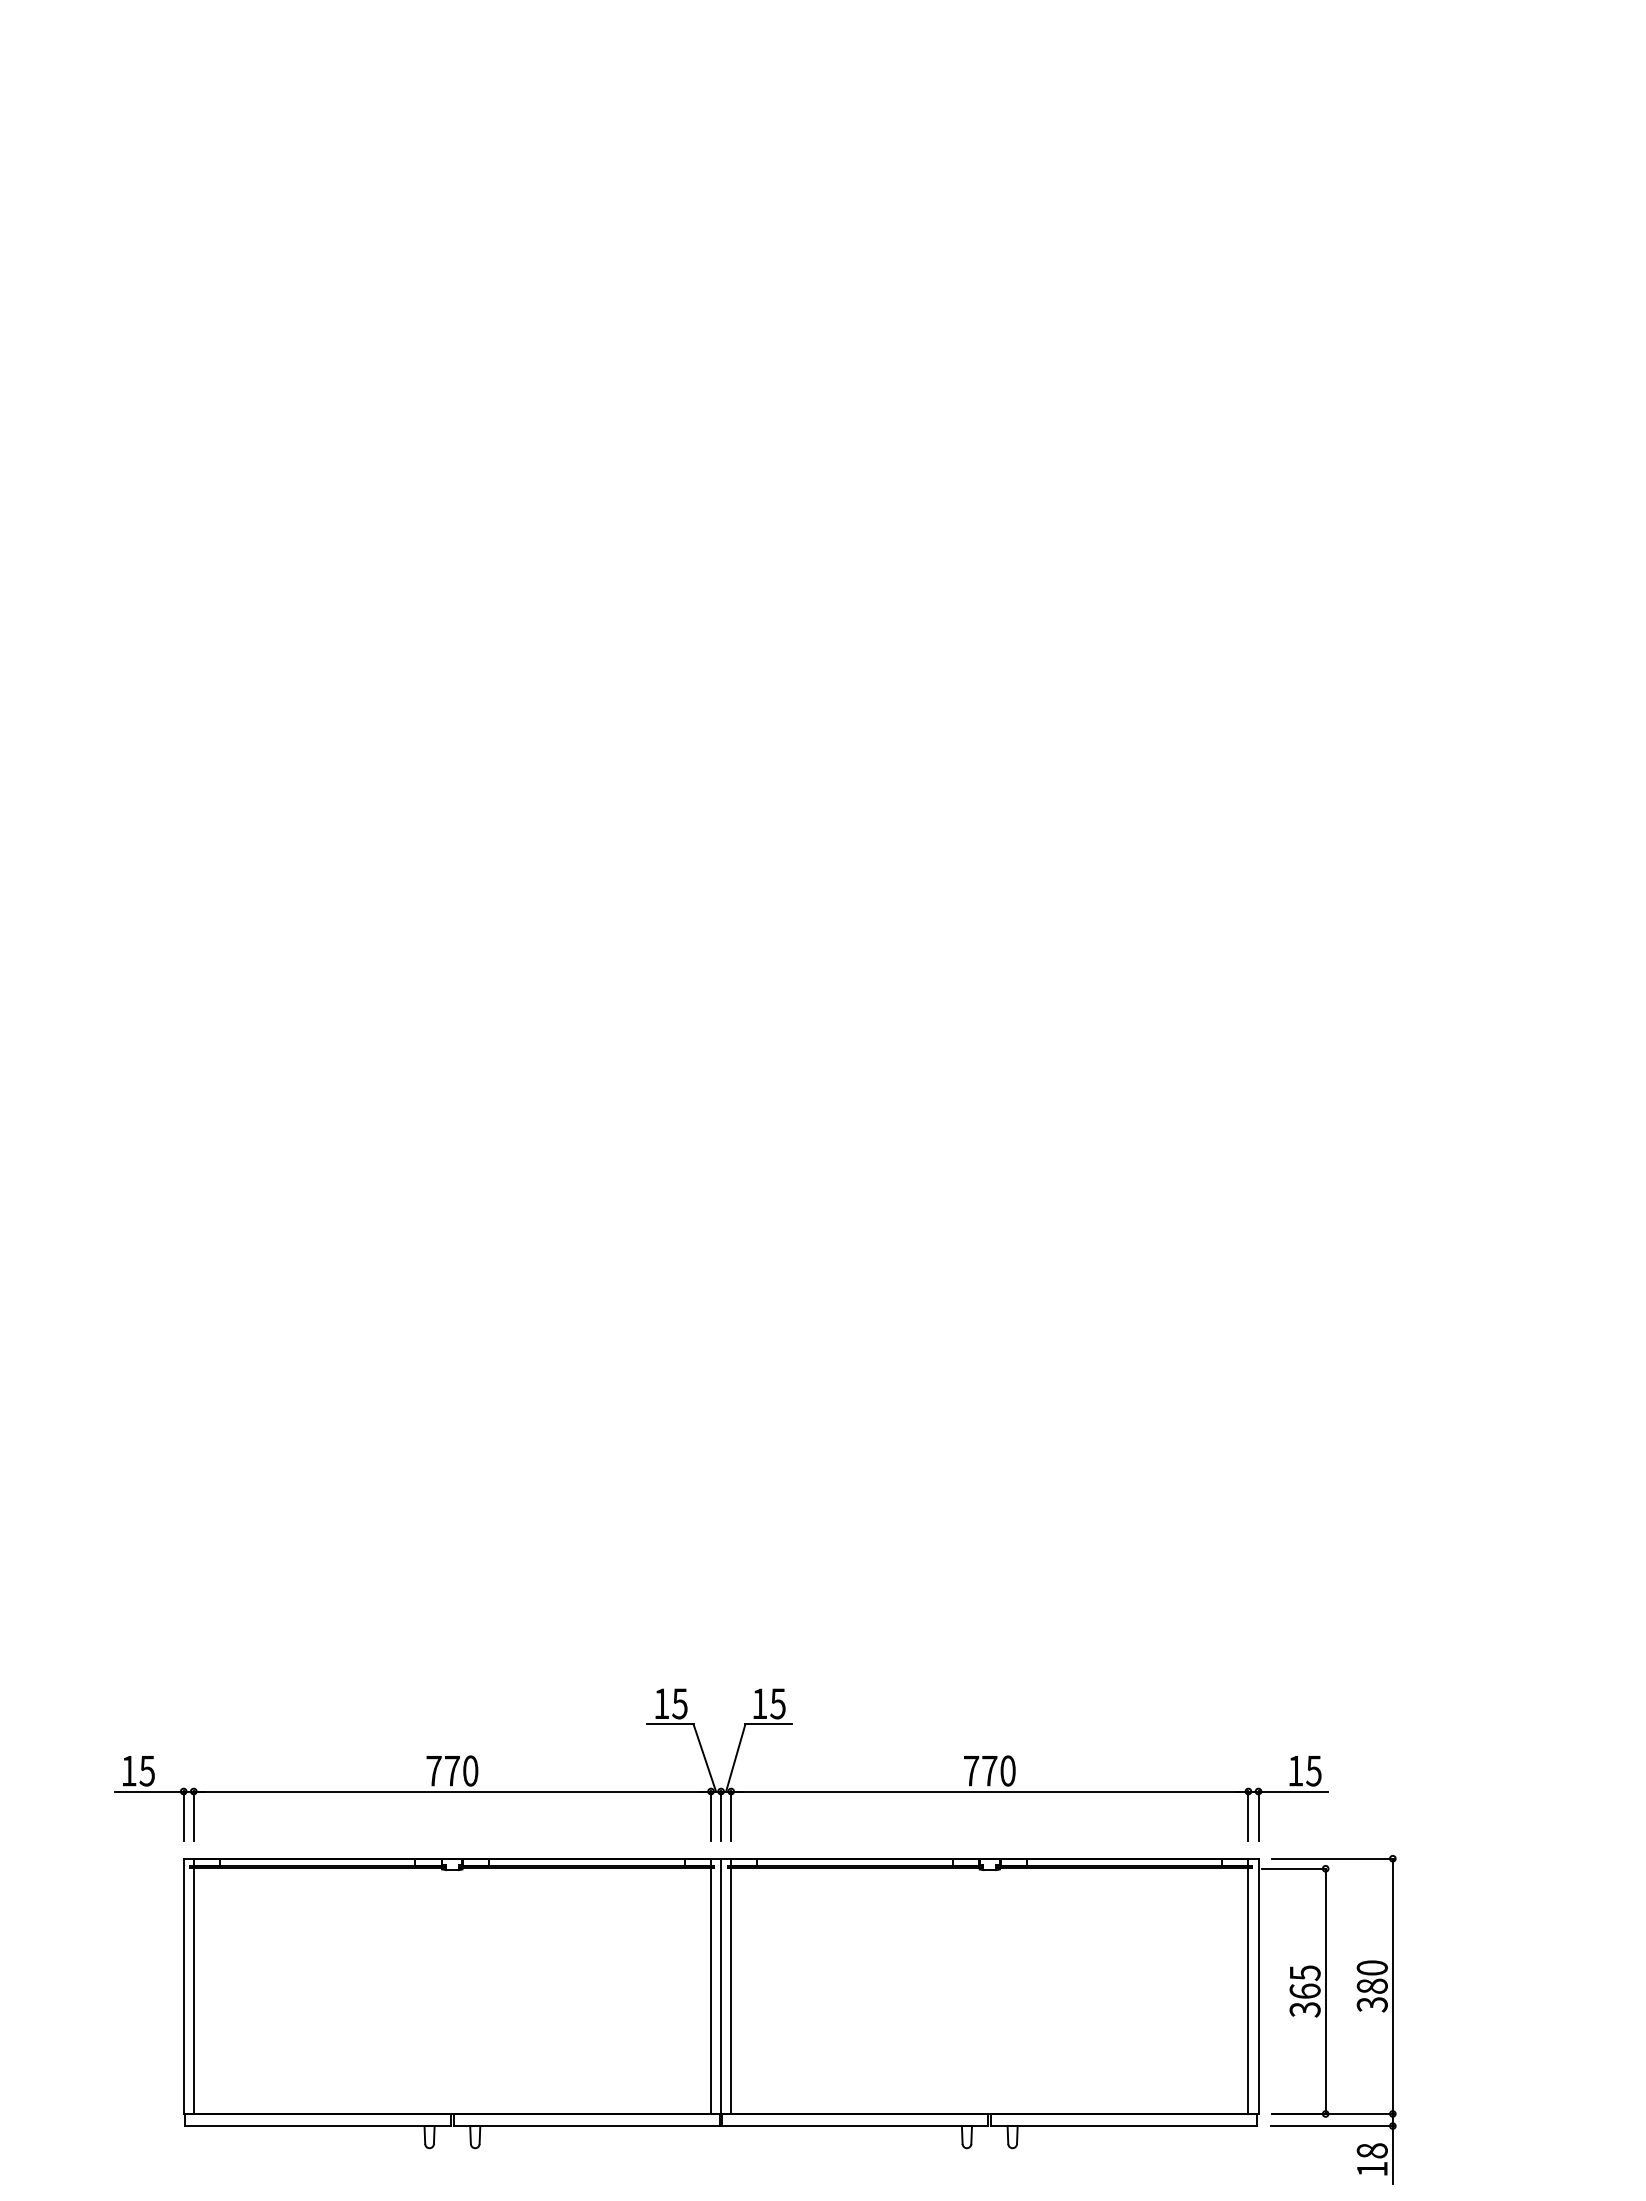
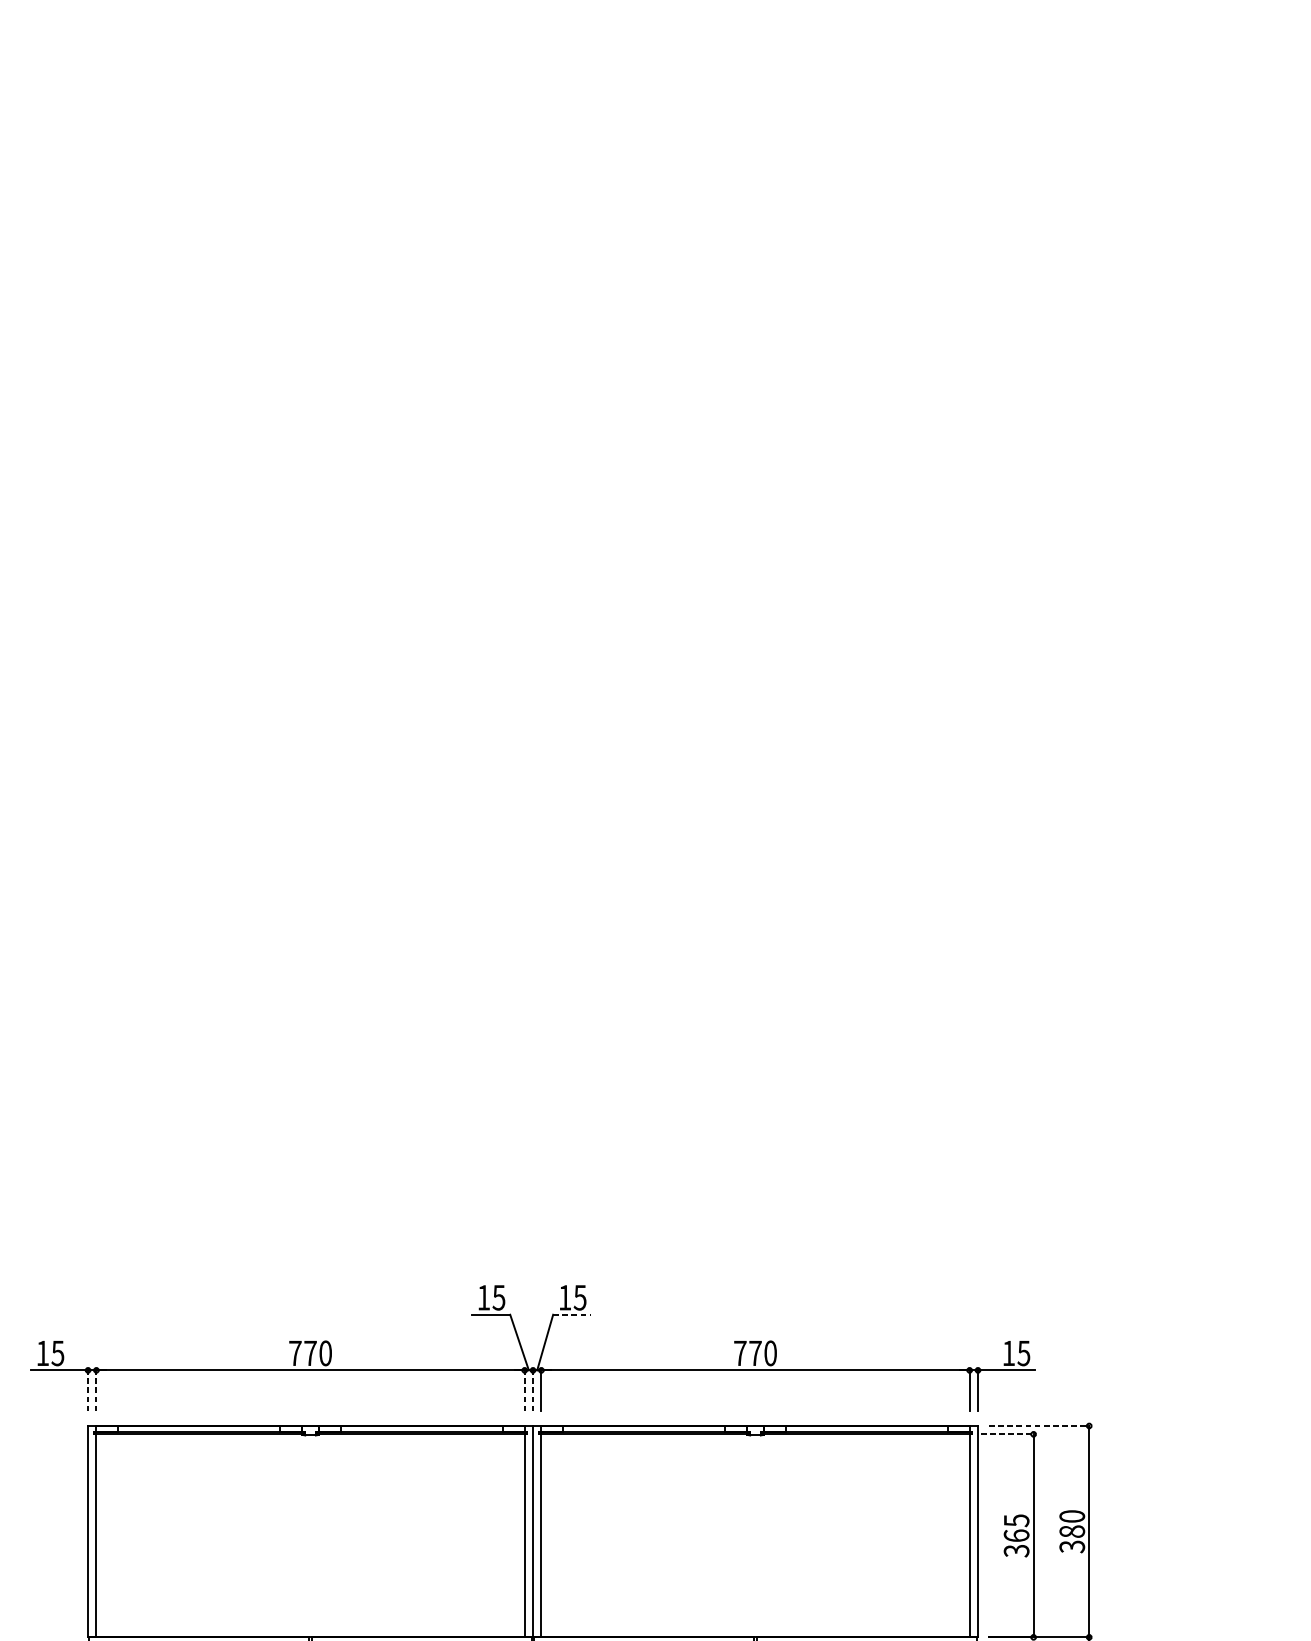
line: (769, 1724) -> (573, 1314), solid -> dashed
line: (183, 1815) -> (87, 1390), solid -> dashed
line: (193, 1815) -> (96, 1390), solid -> dashed
line: (711, 1815) -> (525, 1390), solid -> dashed
line: (721, 1815) -> (533, 1390), solid -> dashed
line: (1332, 1858) -> (1039, 1425), solid -> dashed
line: (1294, 1868) -> (1007, 1434), solid -> dashed

